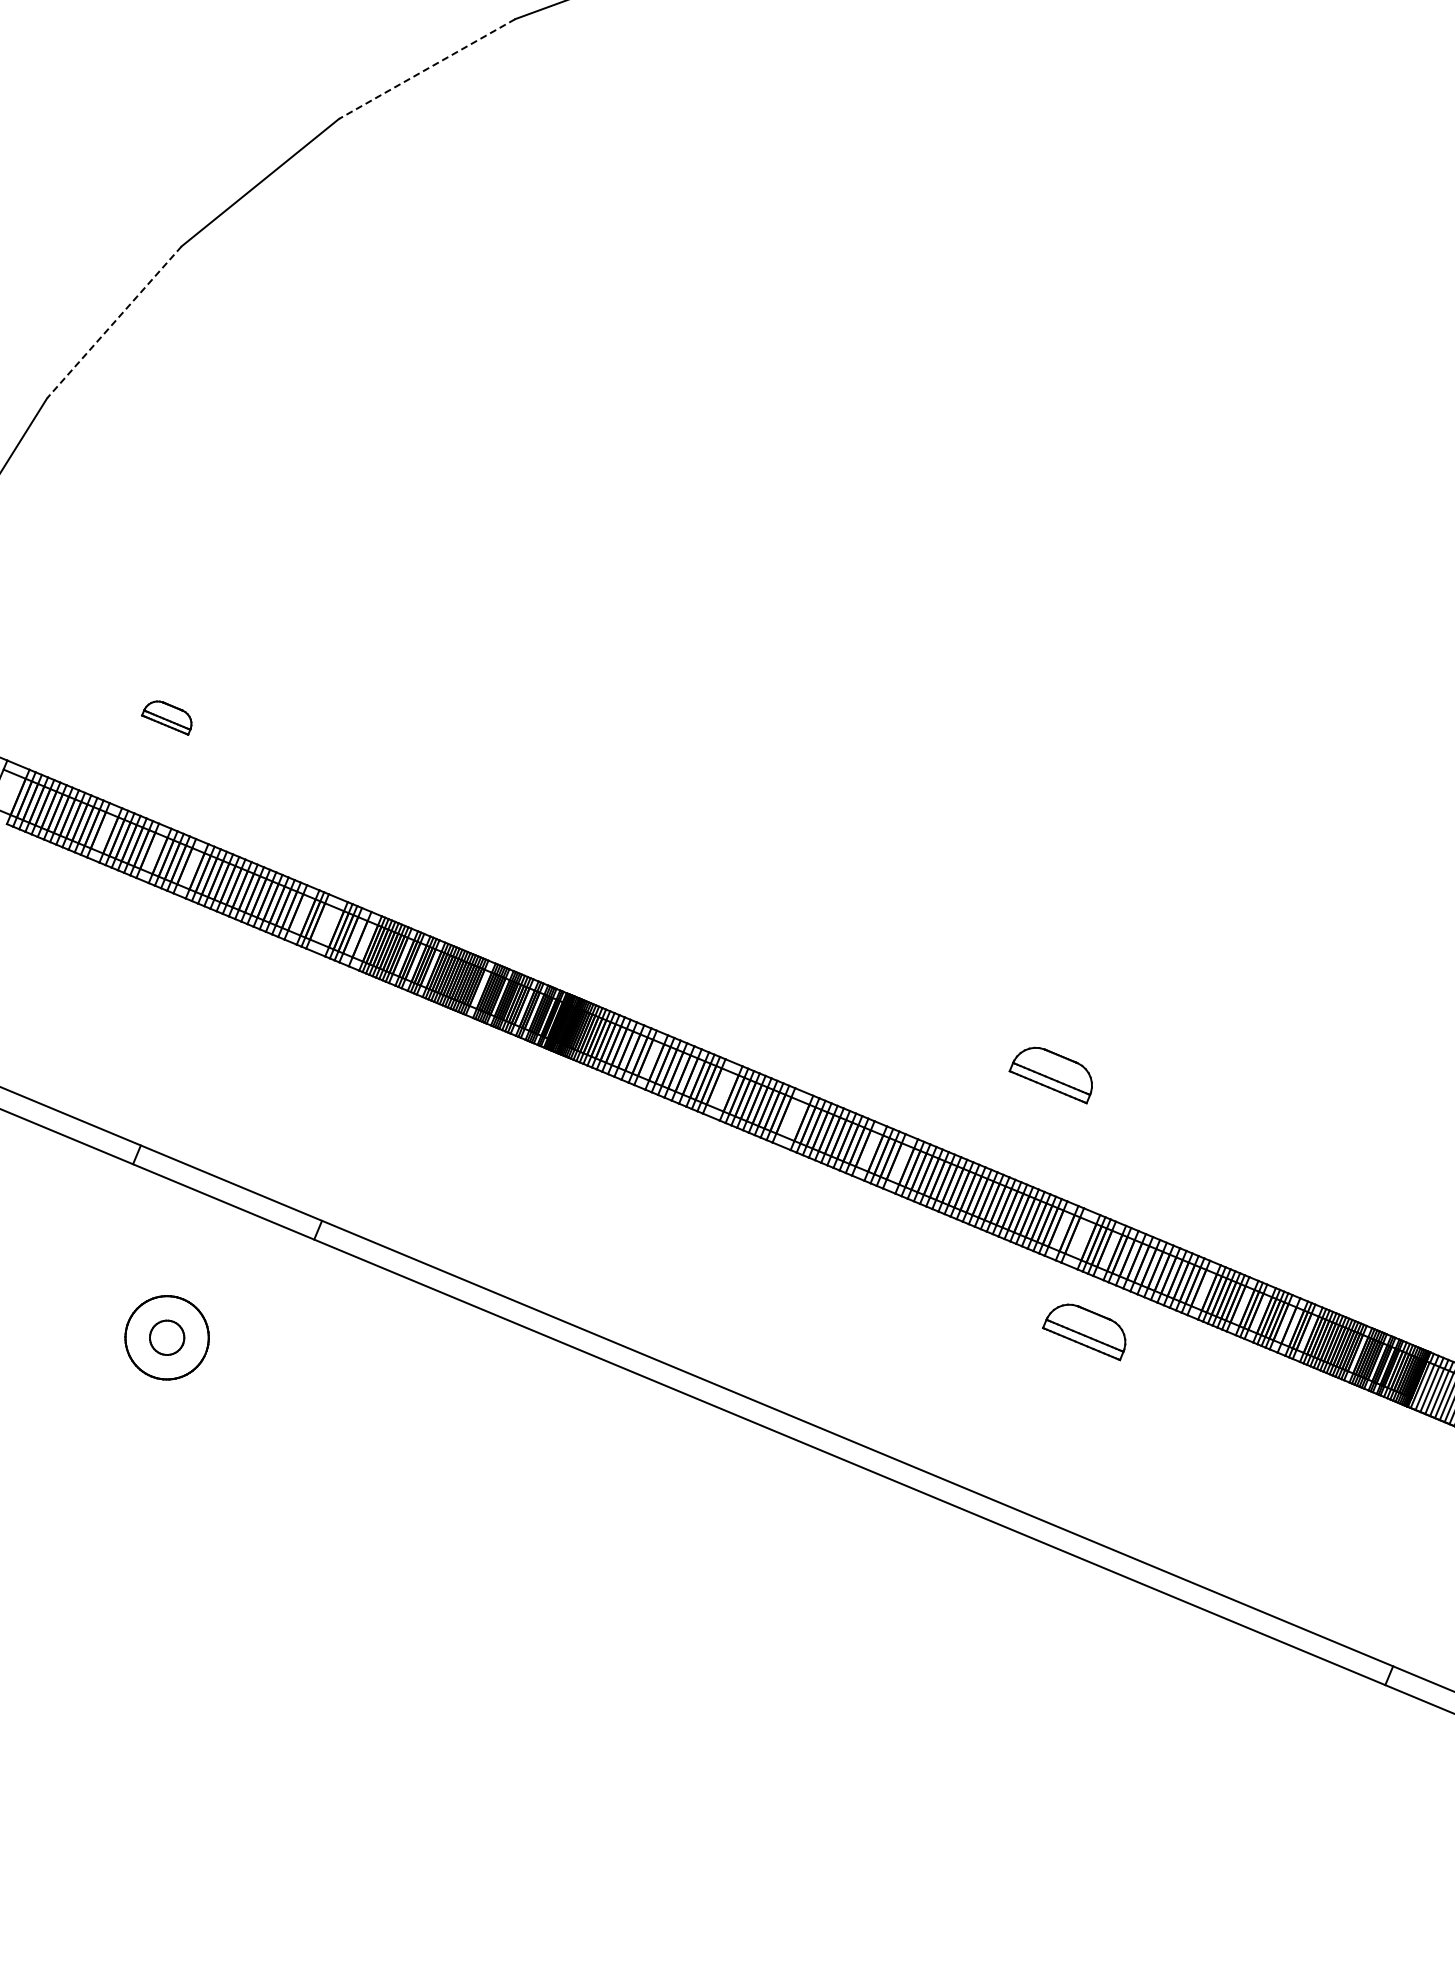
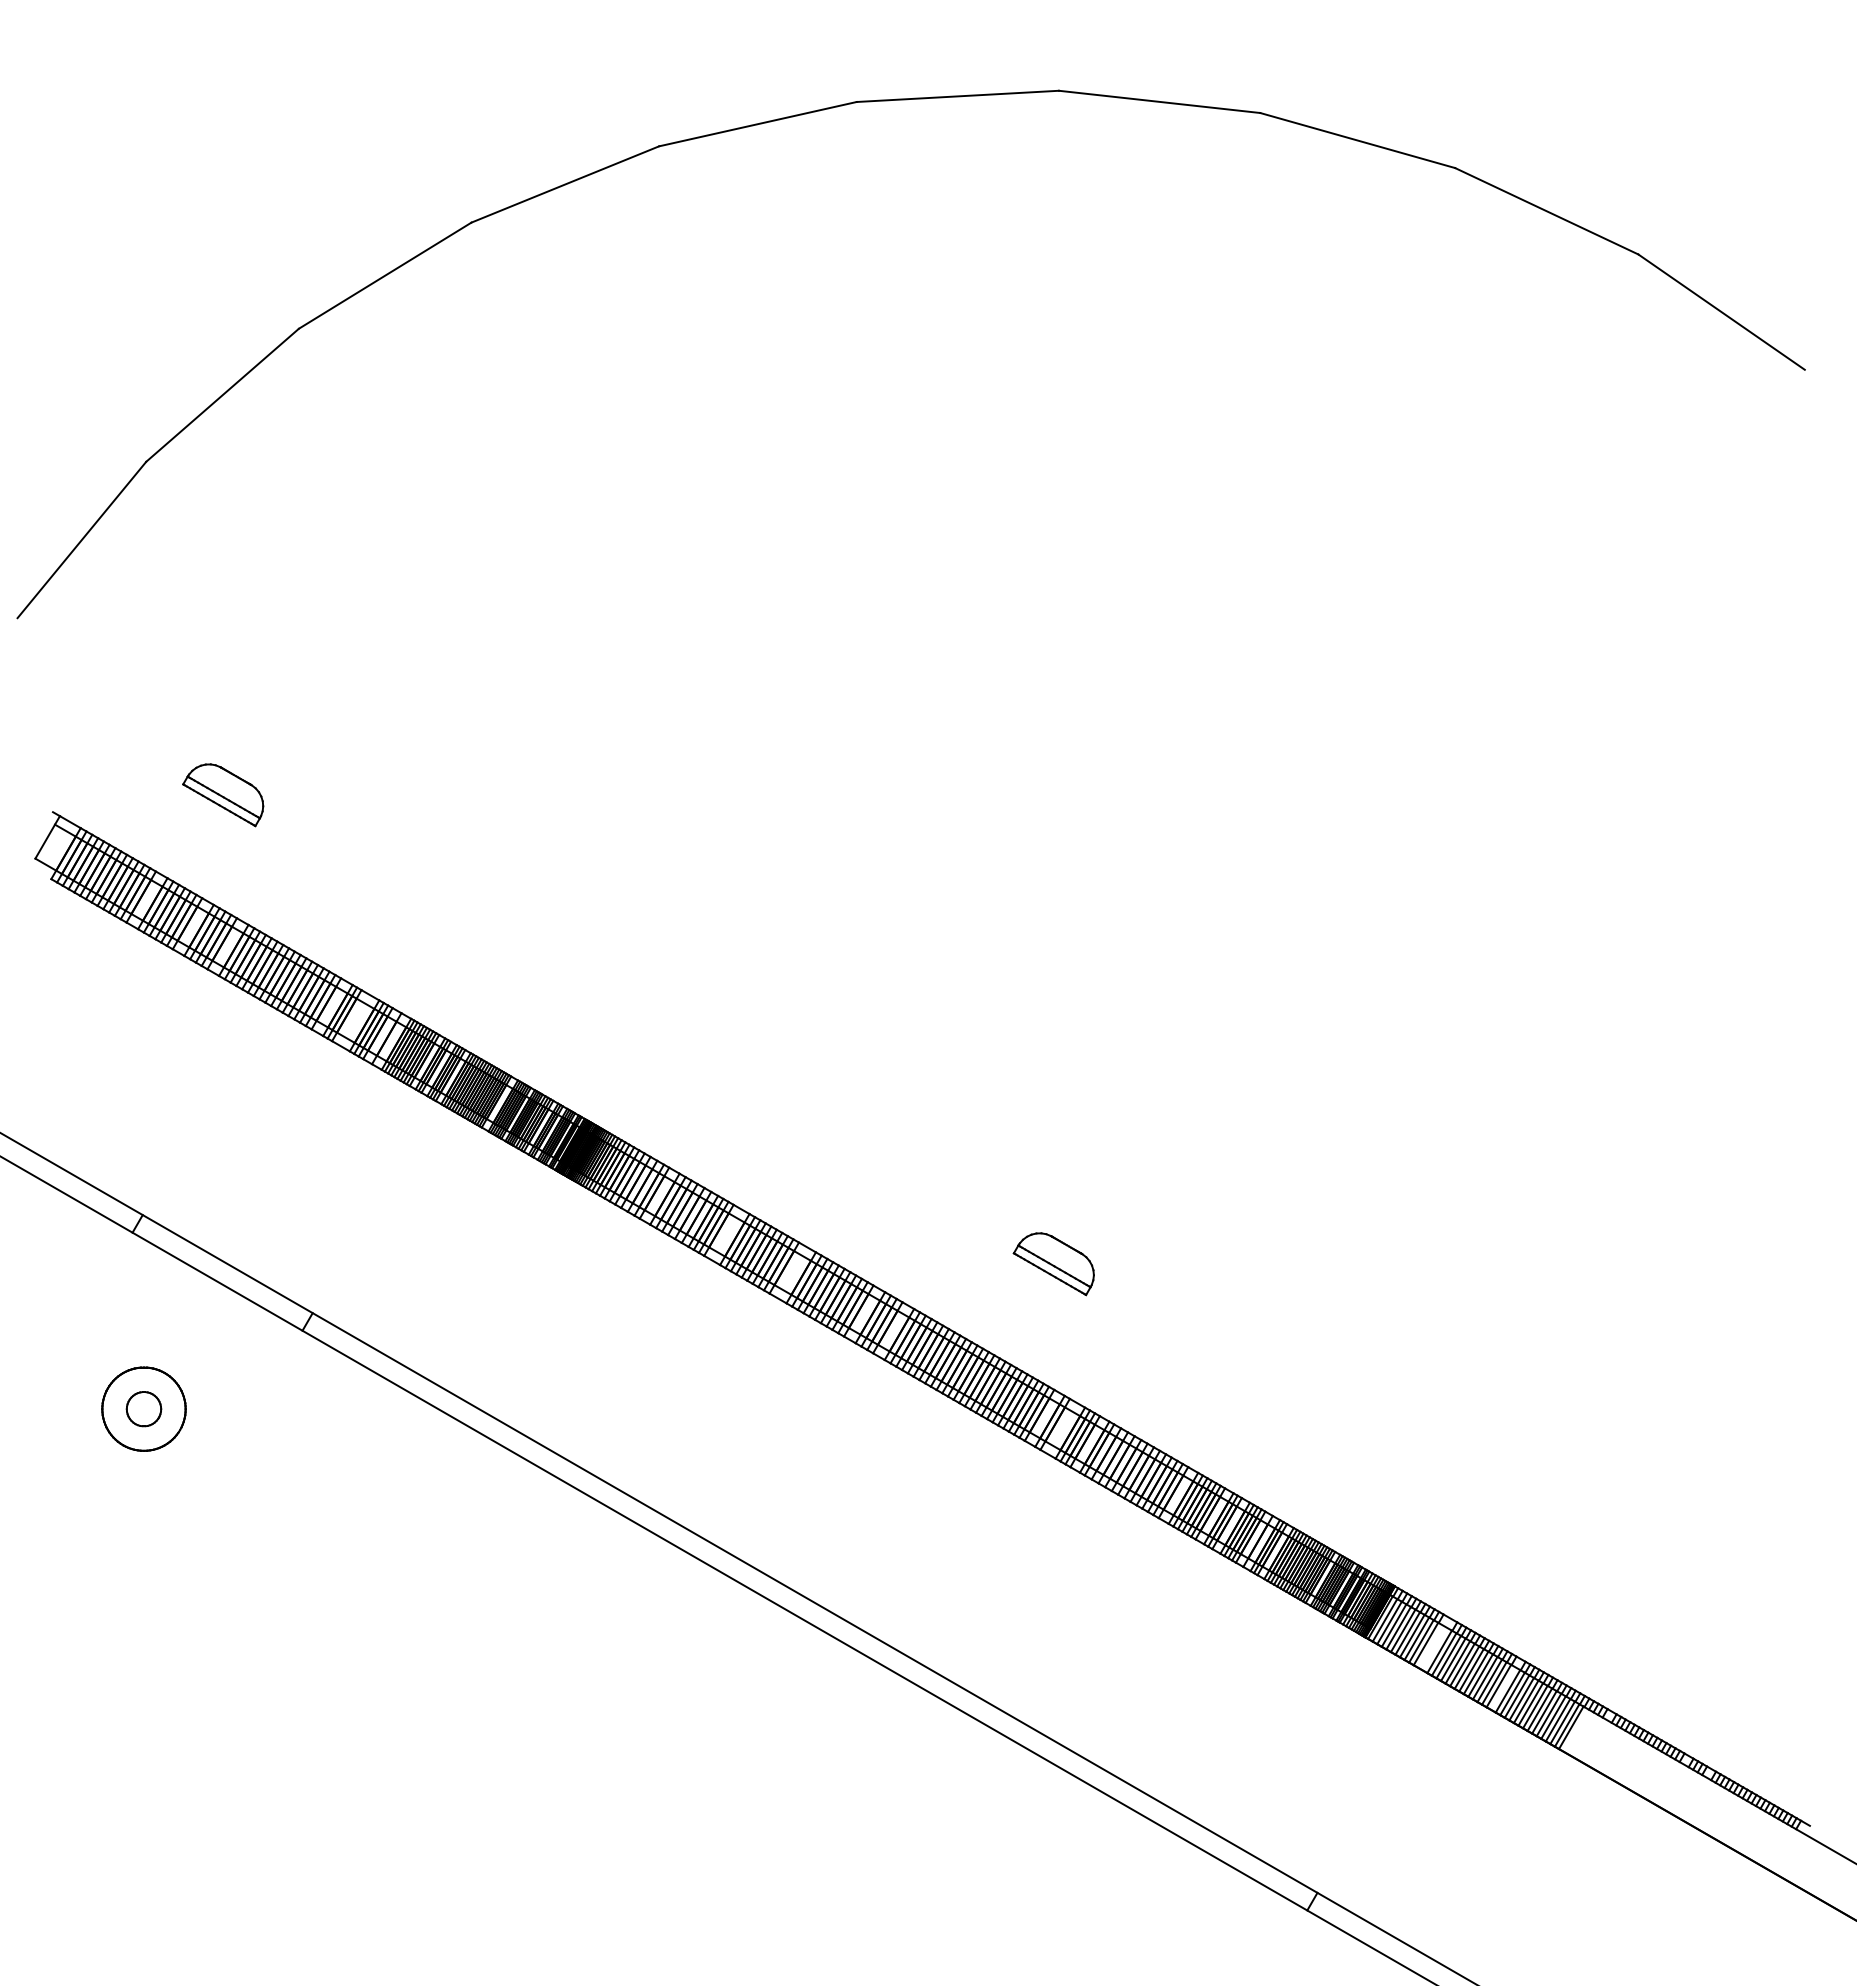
line: (426, 69) -> (564, 184), dashed -> solid
line: (114, 322) -> (222, 395), dashed -> solid
part: (166, 718) -> (223, 795), size x1.67
part: (1083, 1334) -> (1053, 1523), removed

